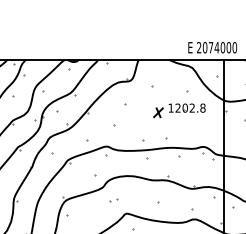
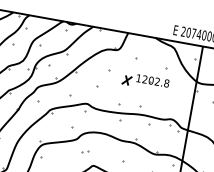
part: (179, 110) -> (145, 81), moved

